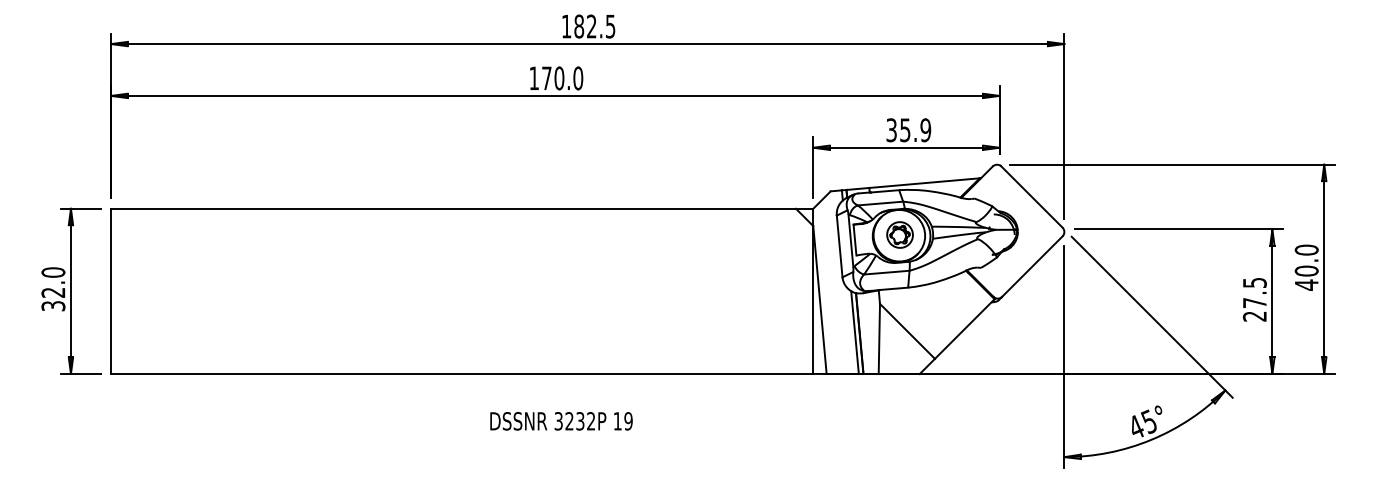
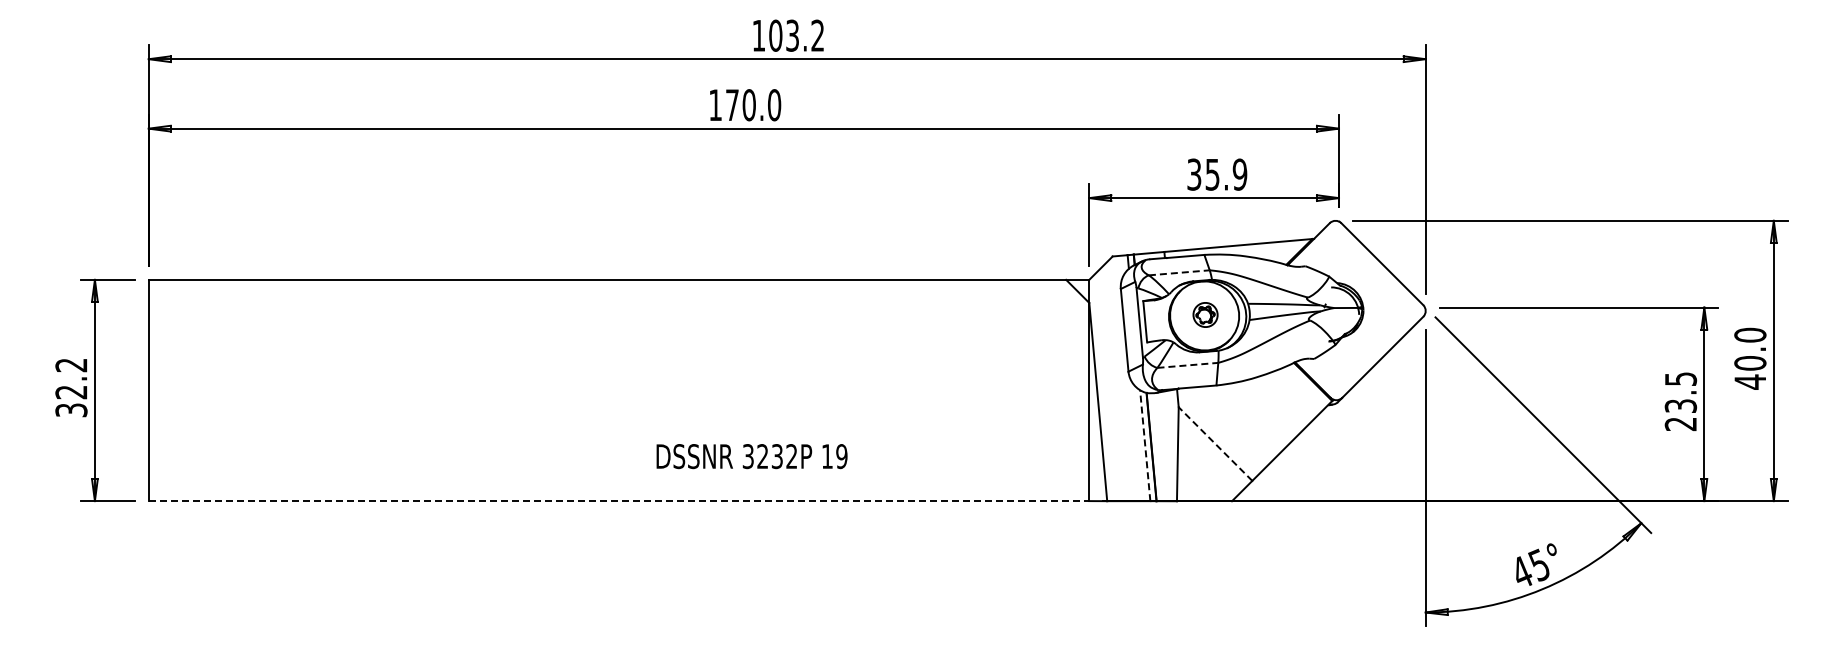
text: (594, 26) -> (796, 35), 182.5 -> 103.2
line: (880, 203) -> (1179, 272), solid -> dashed
part: (900, 234) -> (1205, 314), size x0.7
text: (53, 272) -> (71, 365), 32.0 -> 32.2
line: (886, 272) -> (1187, 365), solid -> dashed
text: (1254, 302) -> (1680, 405), 27.5 -> 23.5
line: (907, 330) -> (1215, 443), solid -> dashed
line: (855, 332) -> (1145, 445), solid -> dashed
line: (462, 374) -> (619, 501), solid -> dashed
text: (561, 421) -> (751, 456), moved

